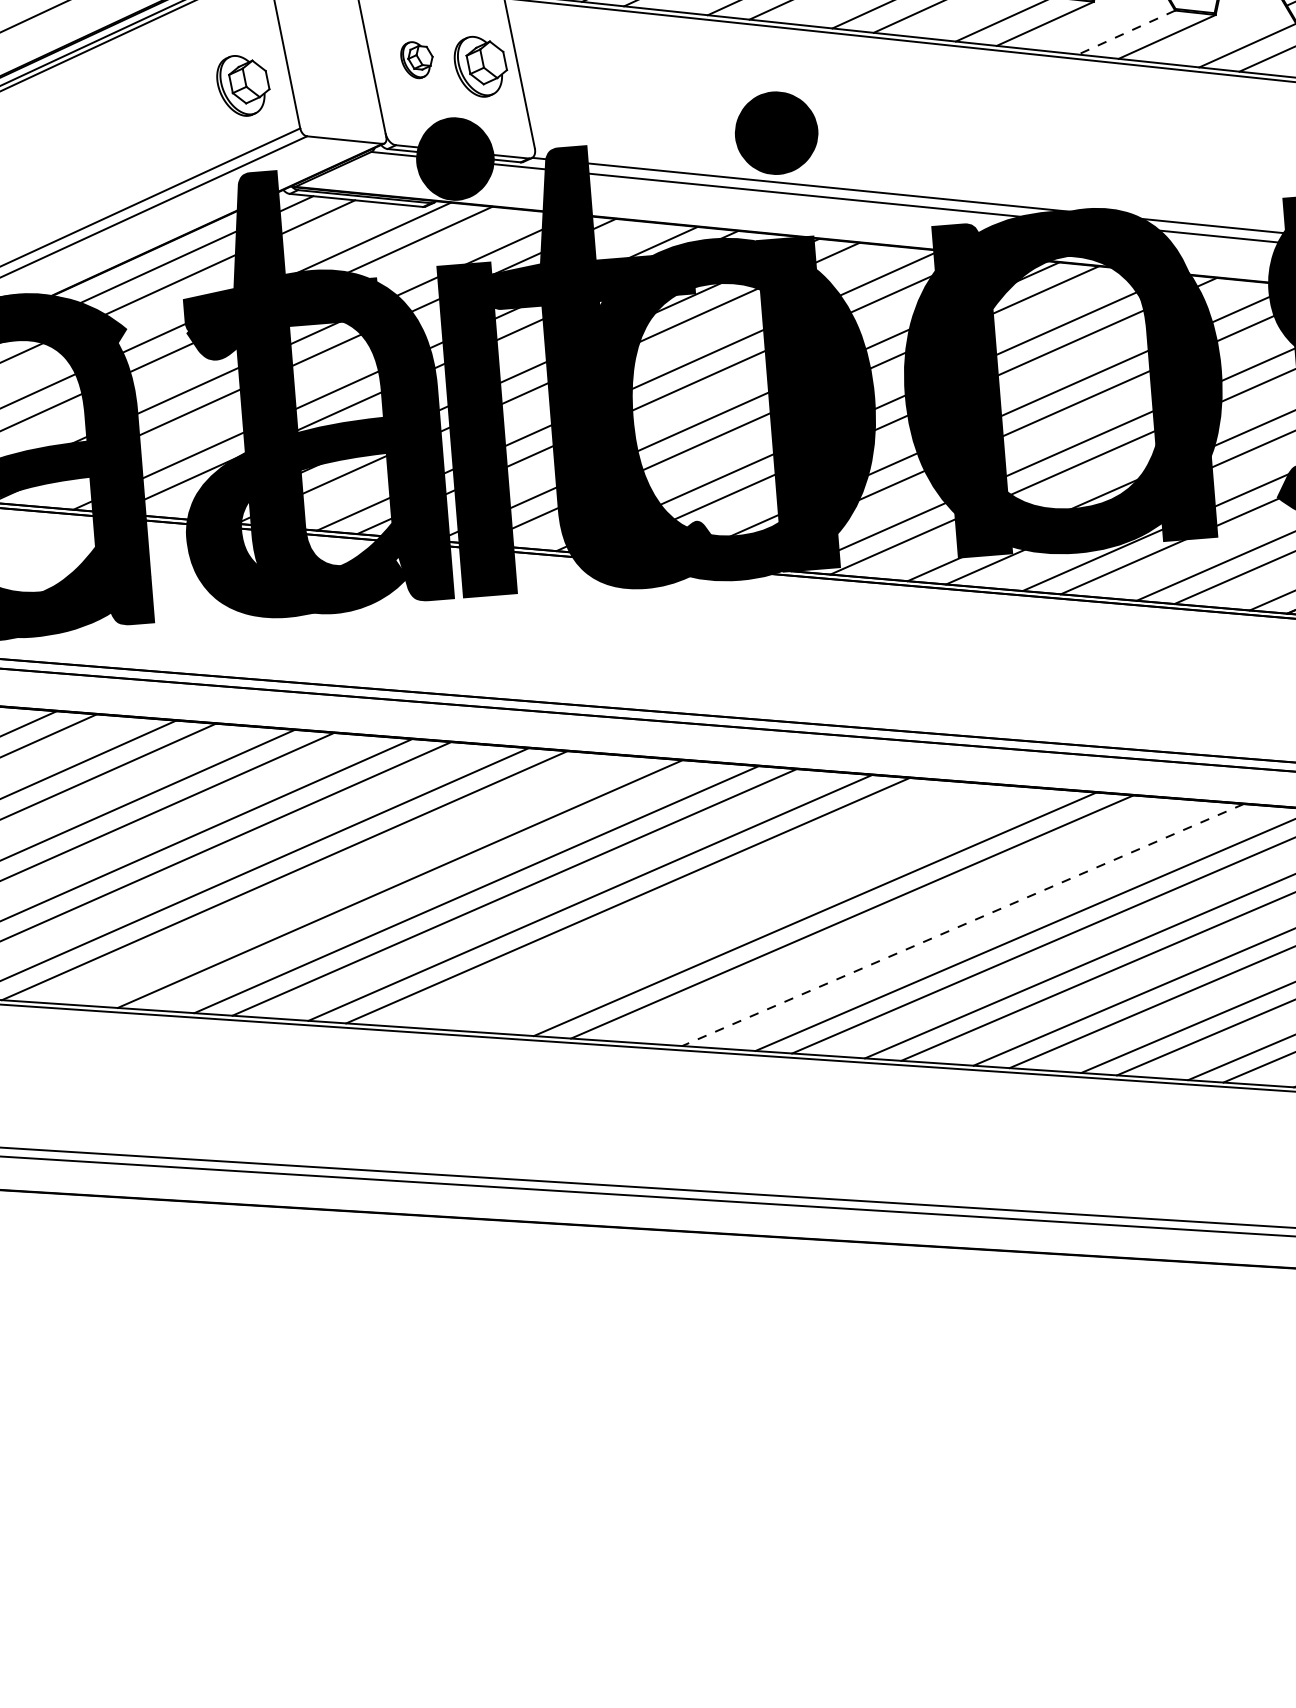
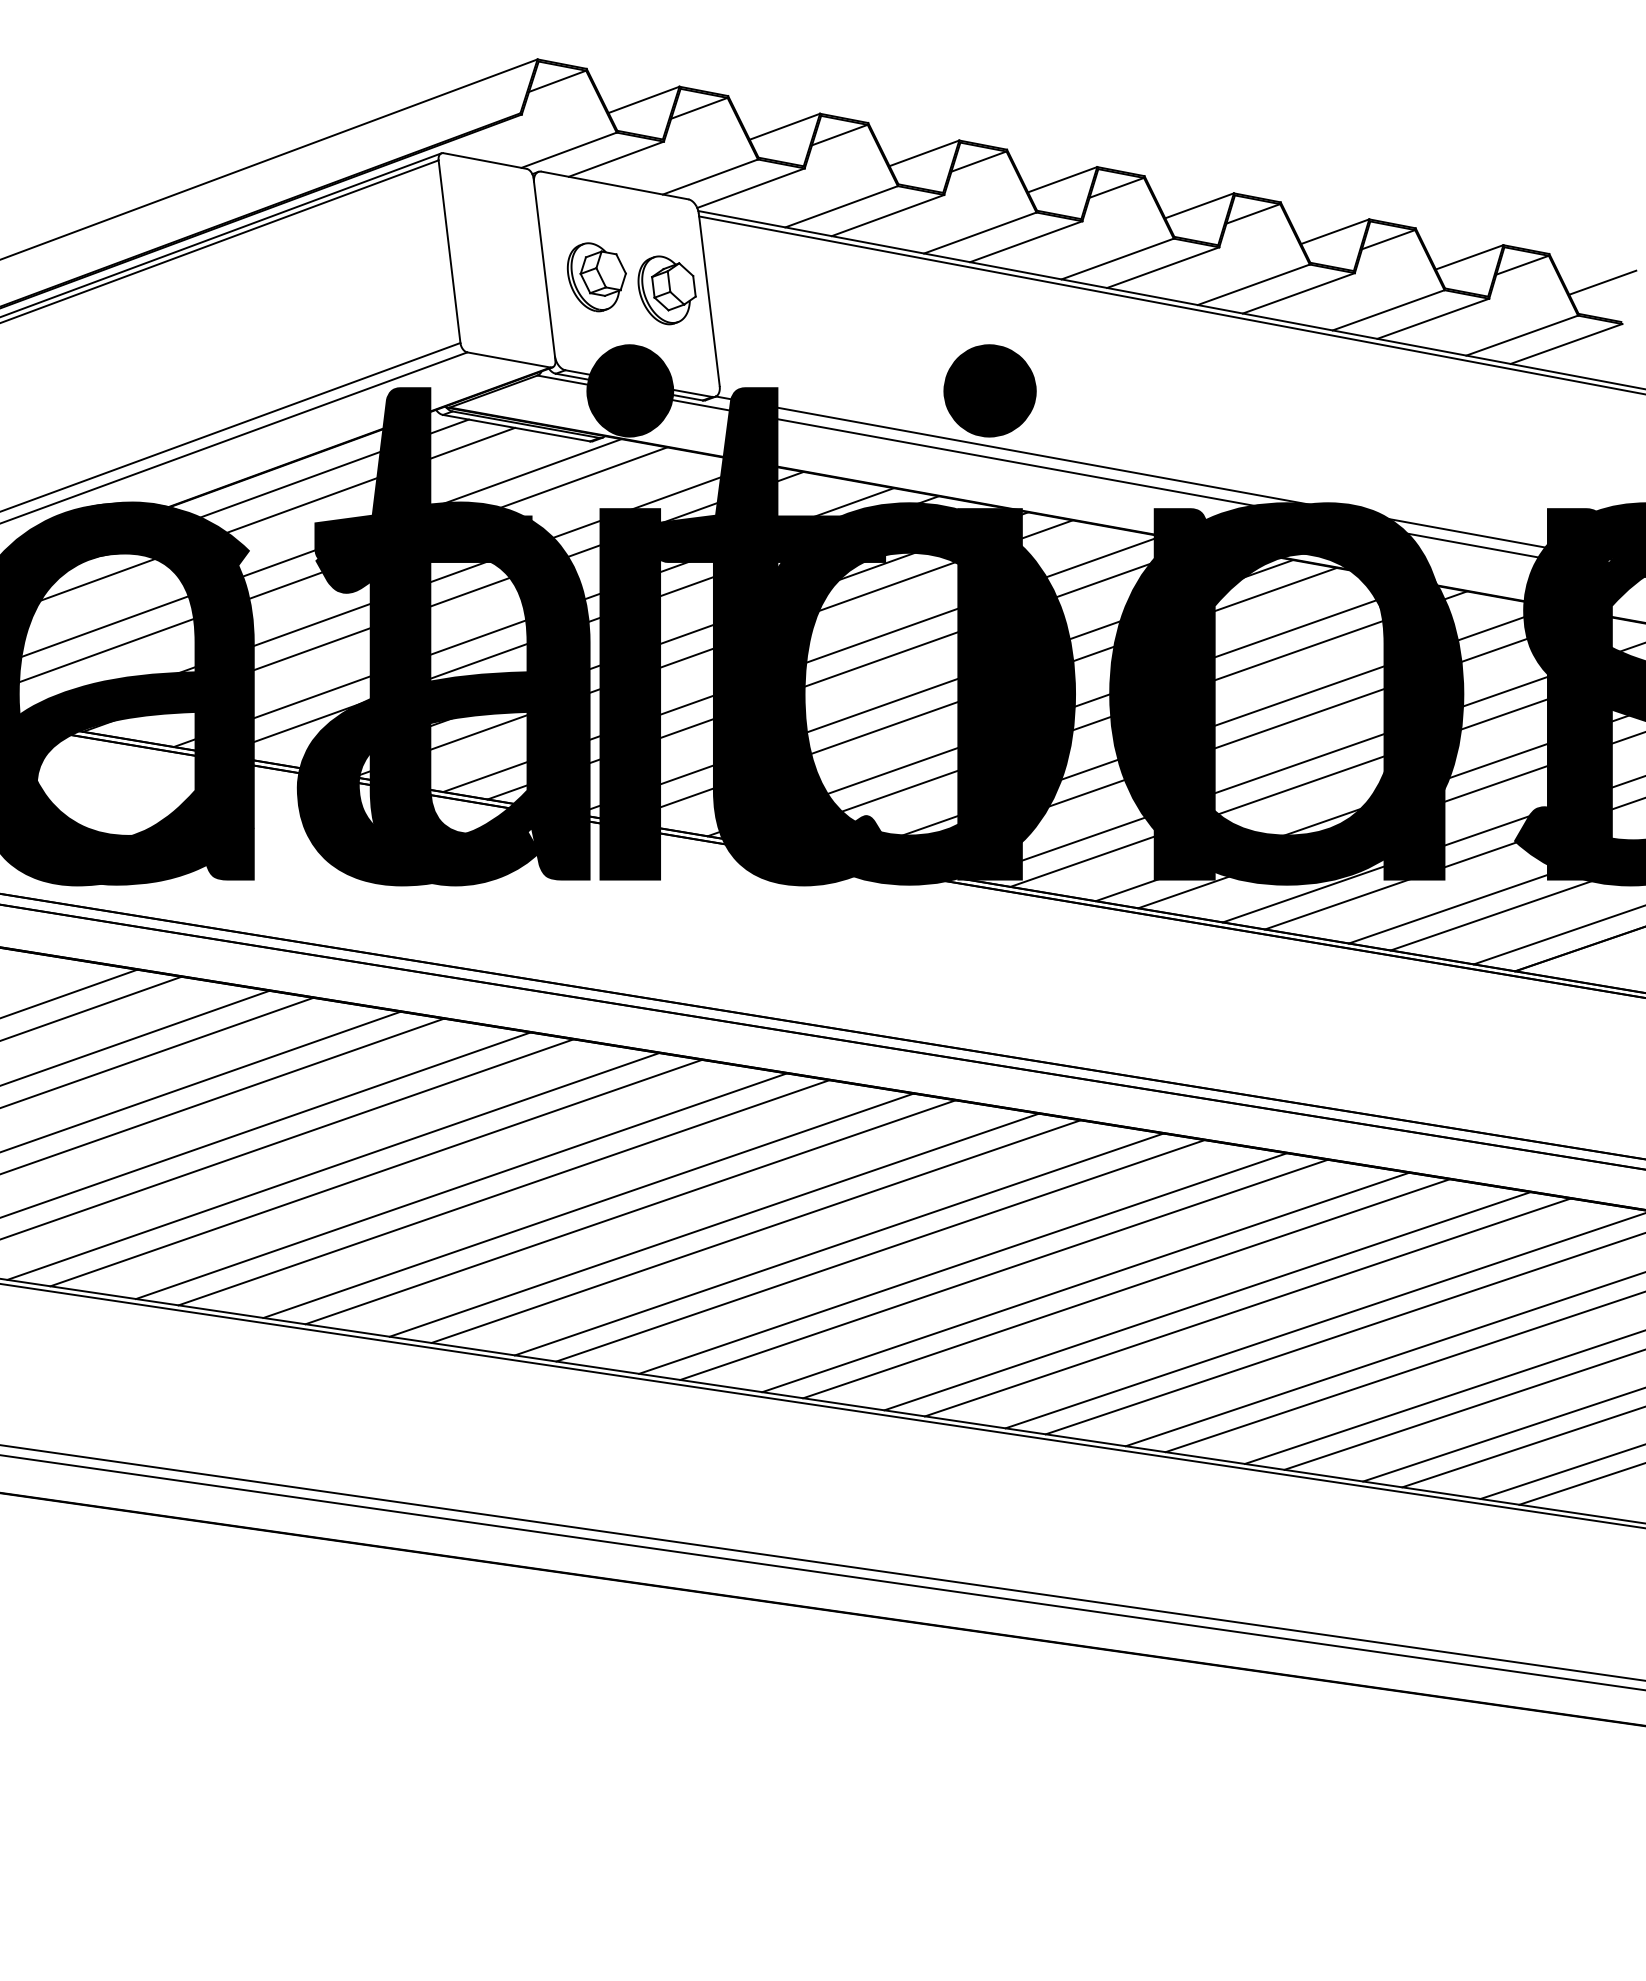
line: (1126, 32) -> (1388, 310), dashed -> solid
part: (417, 60) -> (596, 277), size x1.67
part: (242, 85) -> (400, 290), removed
line: (361, 881) -> (461, 1186), added
line: (702, 906) -> (838, 1244), added
line: (740, 908) -> (880, 1250), added
line: (925, 922) -> (1085, 1282), added
line: (962, 924) -> (1126, 1288), dashed -> solid

